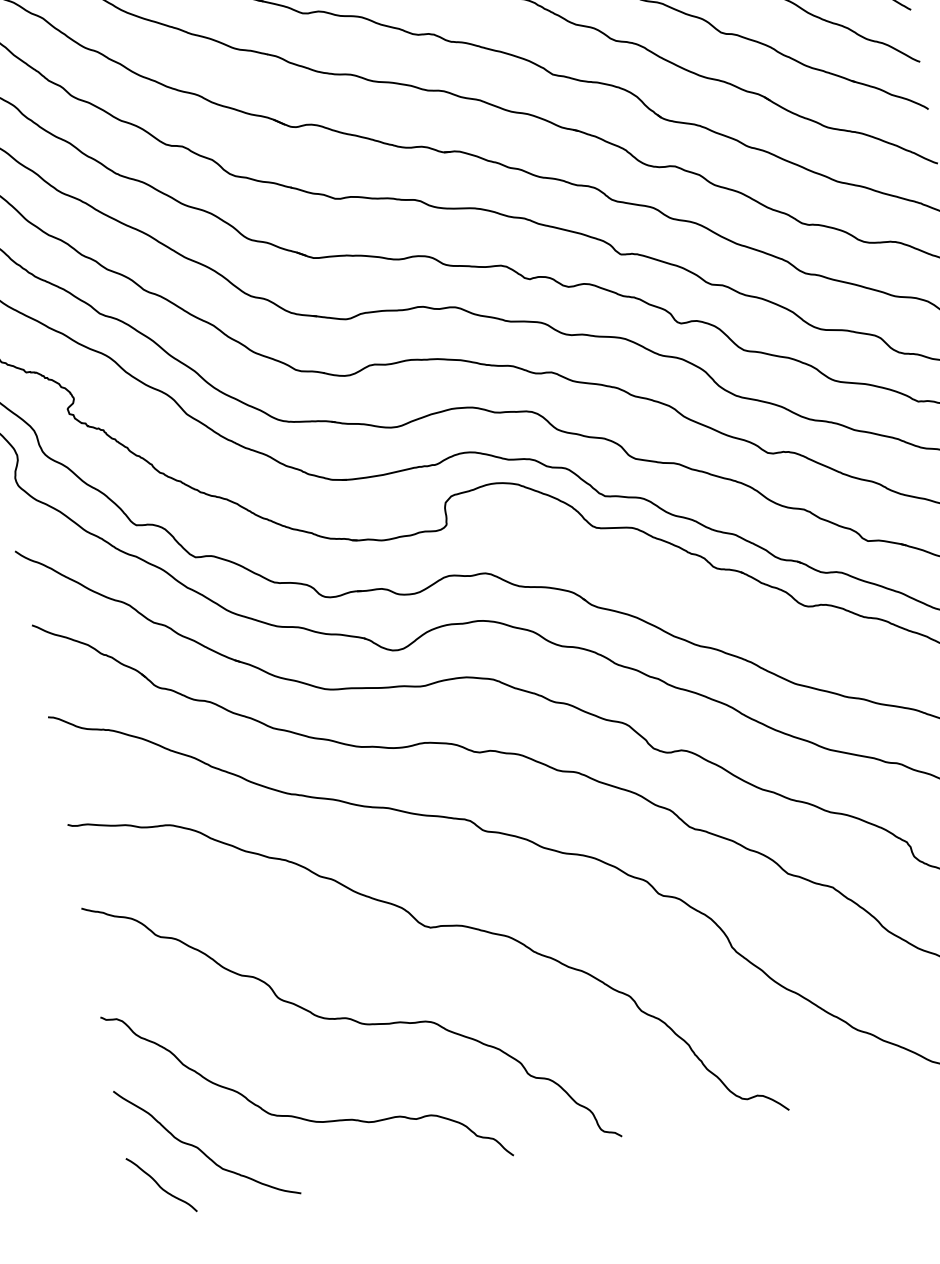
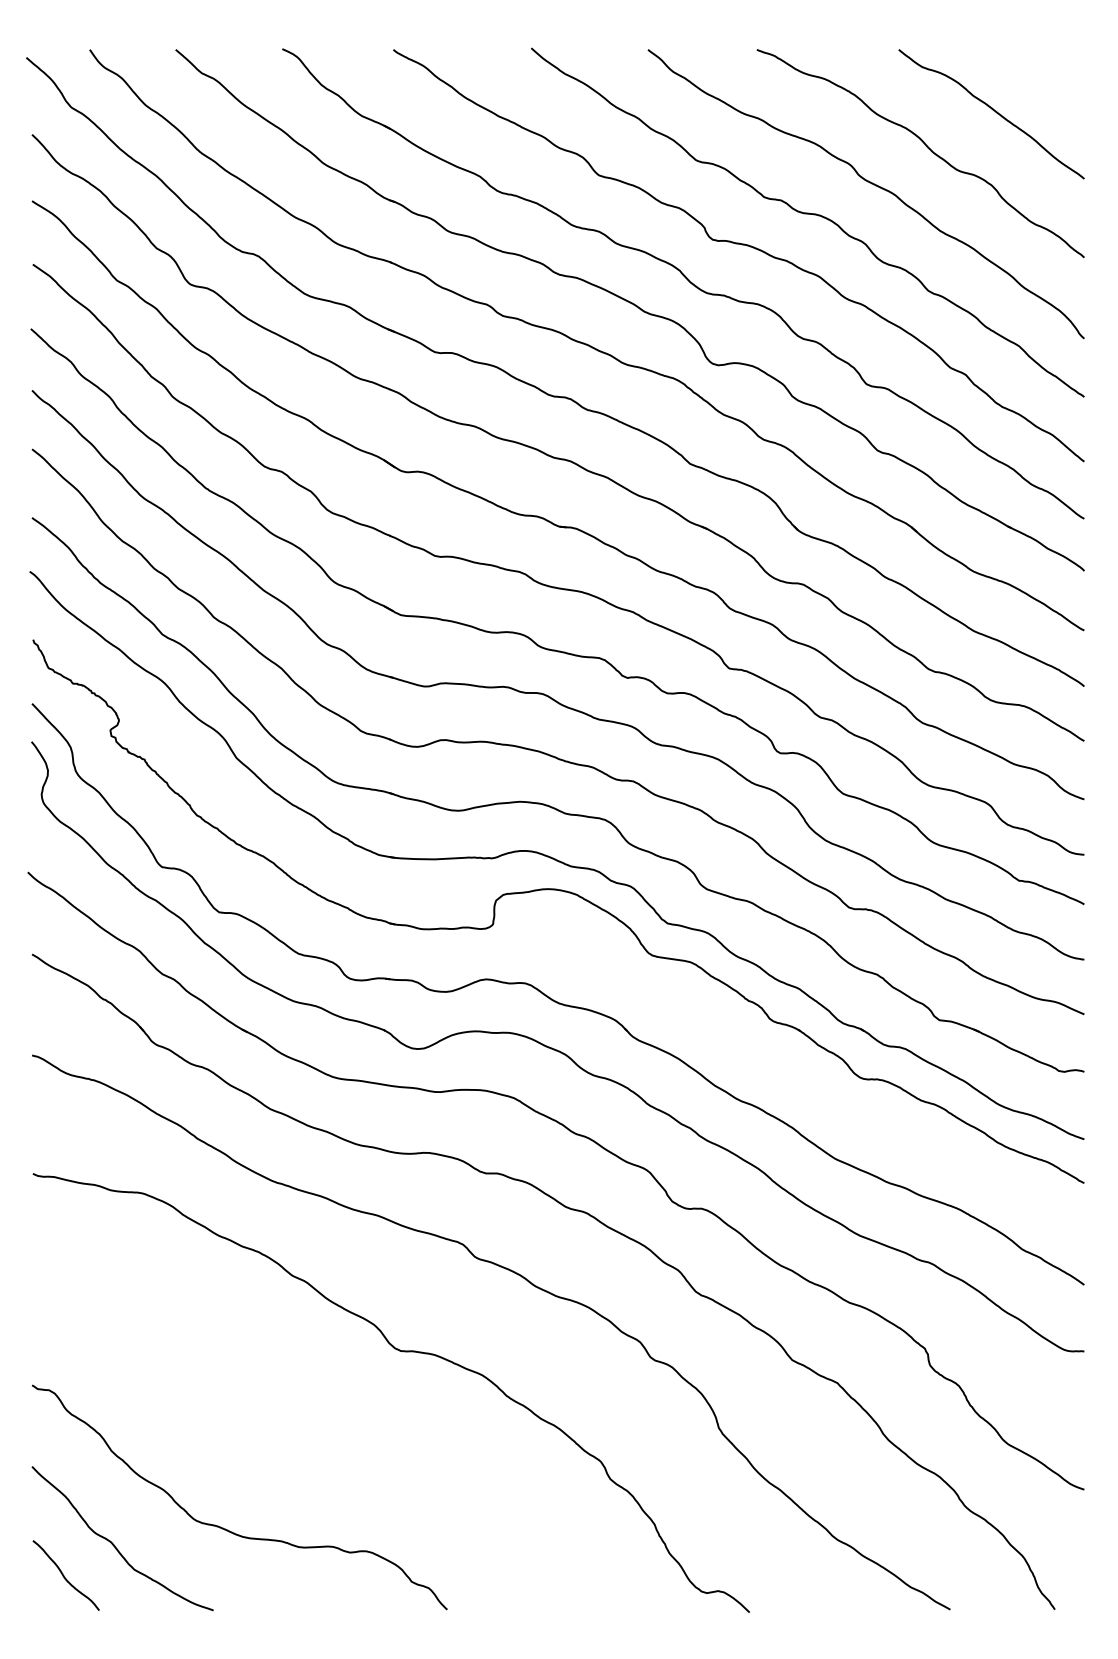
curve: (351, 1020) -> (299, 1435), removed

